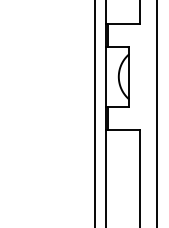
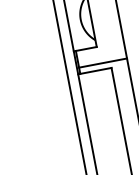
line: (132, 123) -> (102, 63), added

